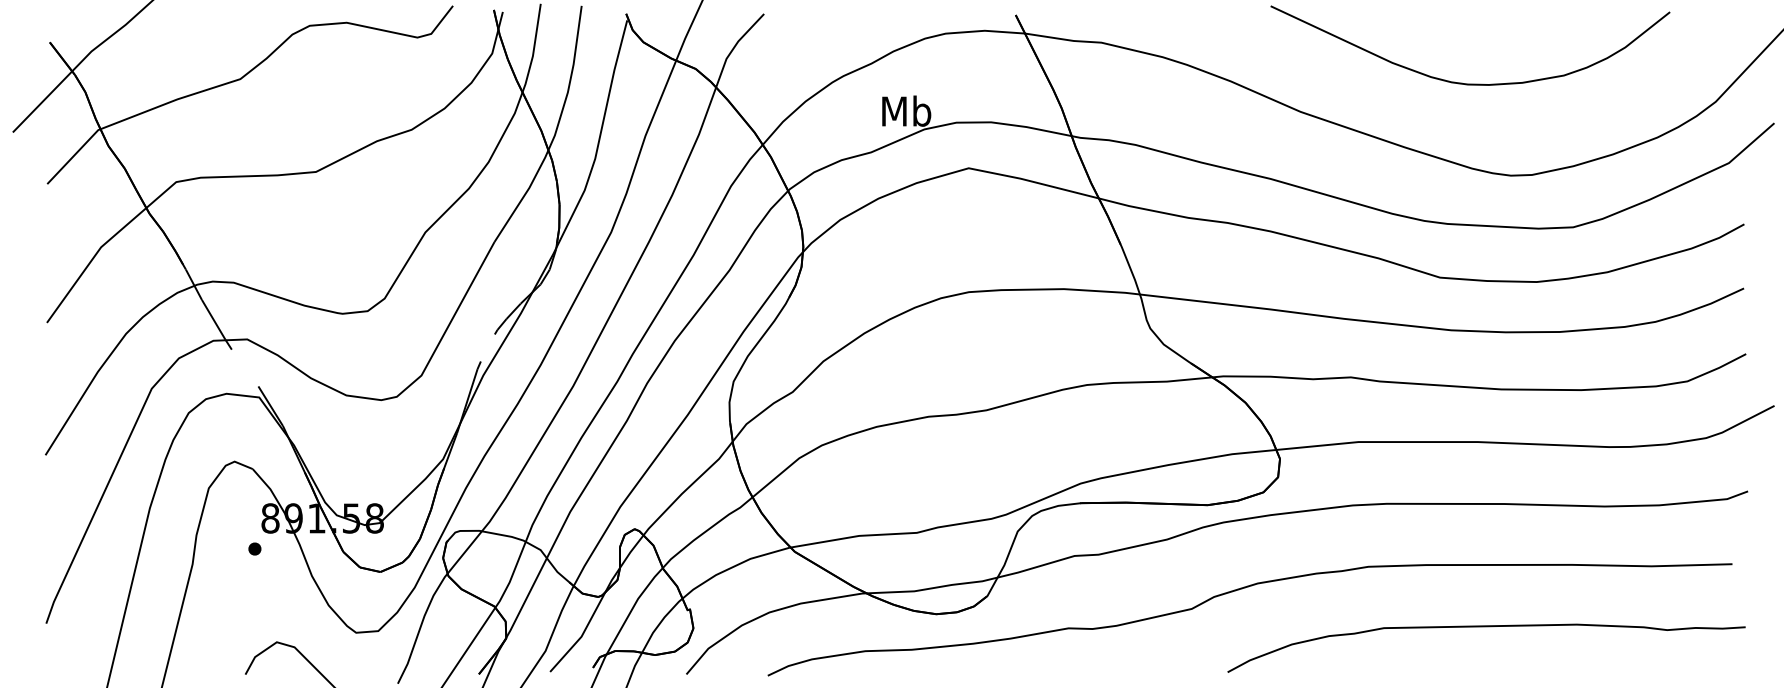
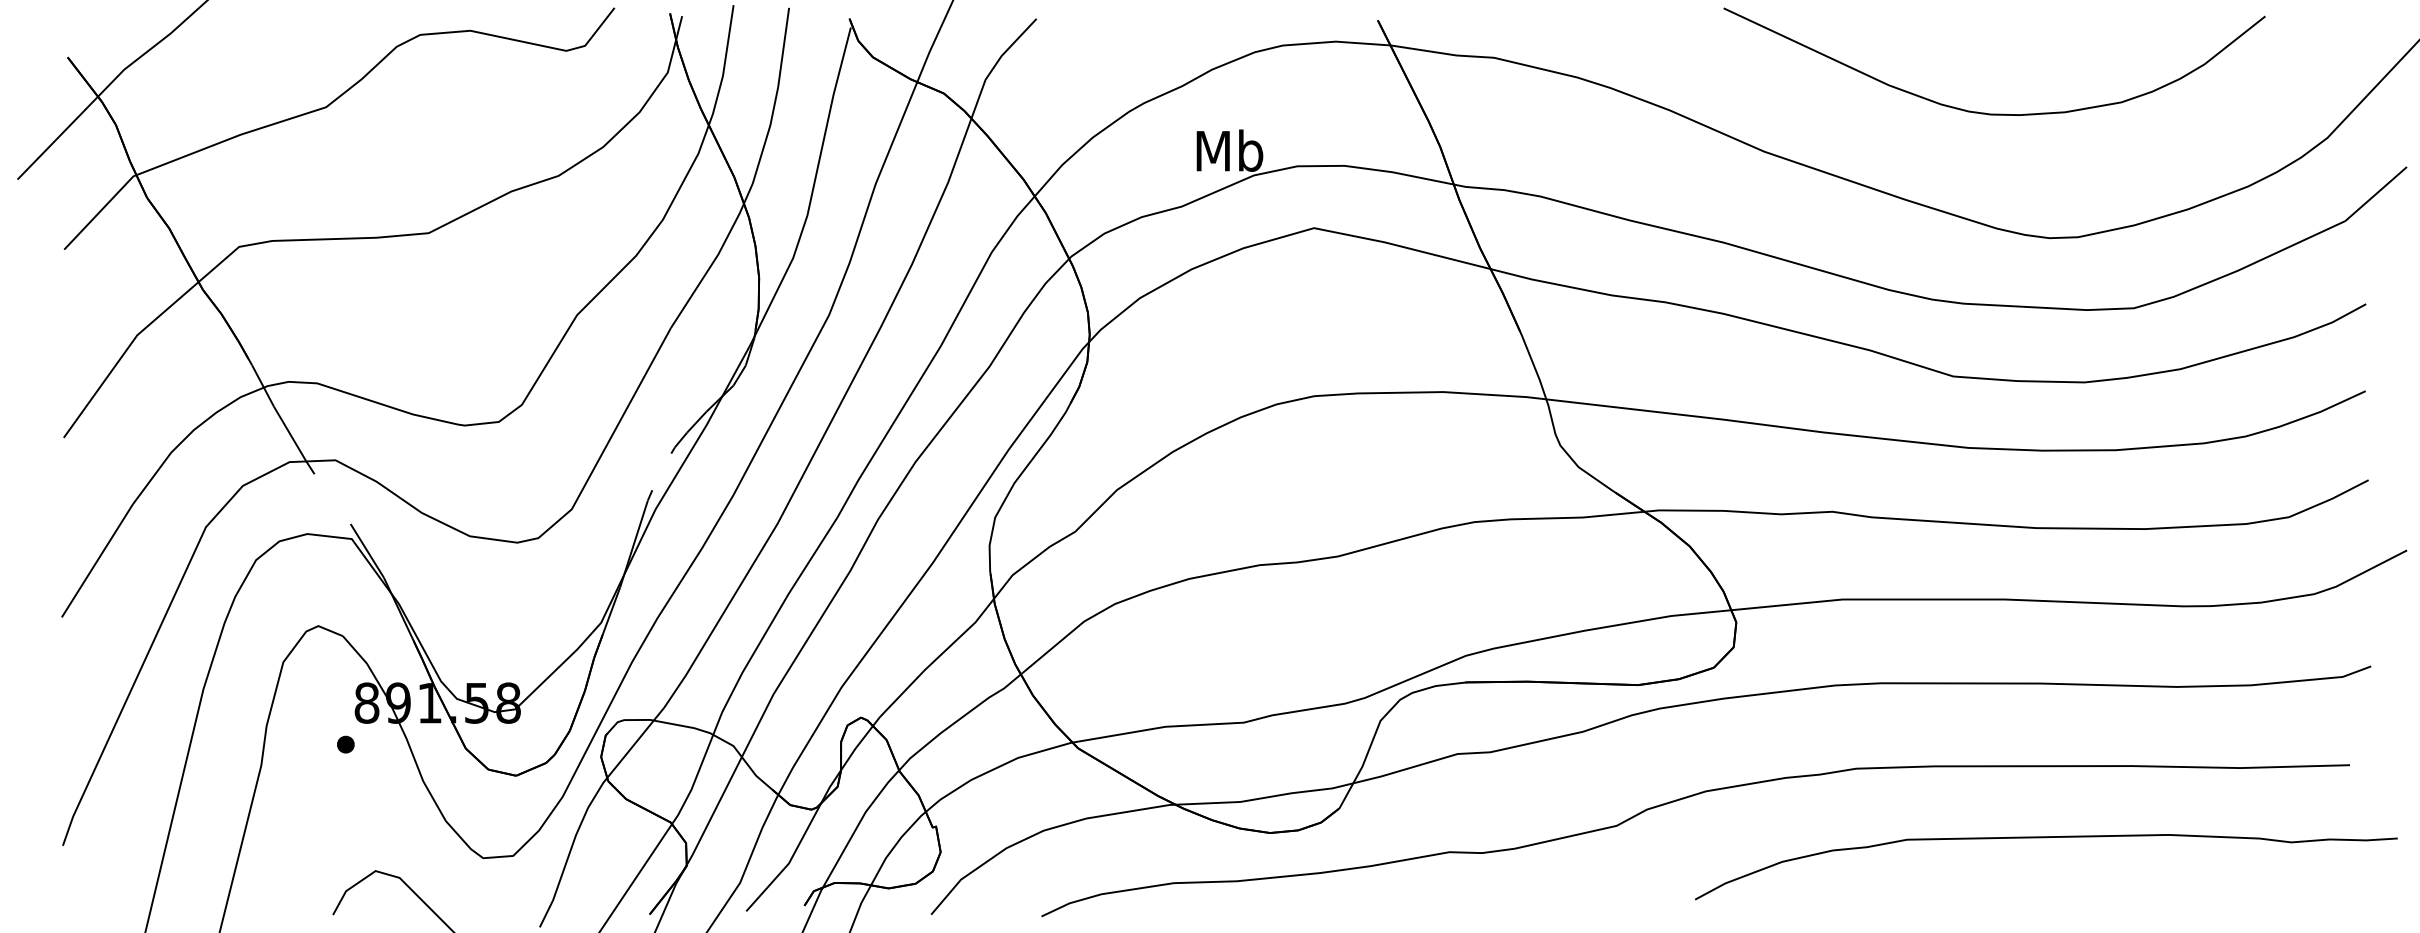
curve: (1486, 627) -> (2046, 838), moved

